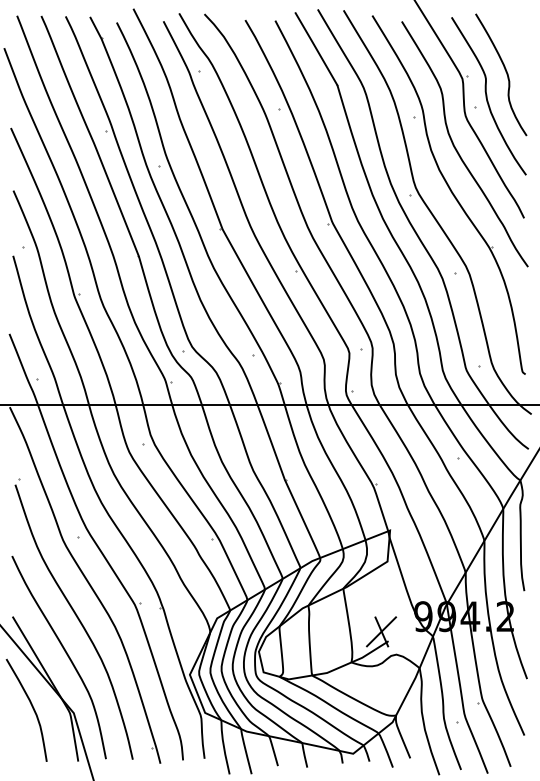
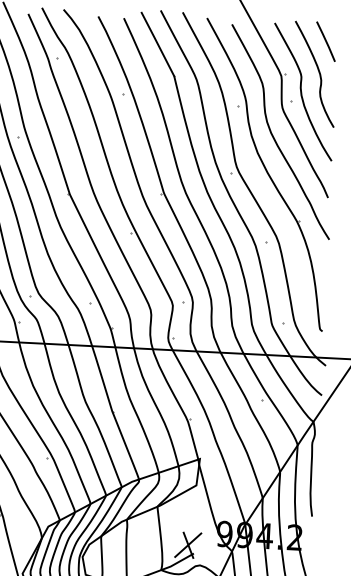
line: (512, 36) -> (325, 42), added

